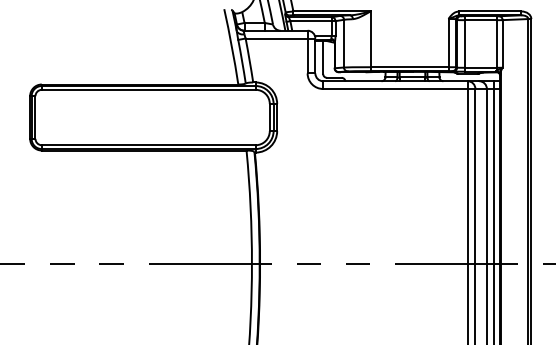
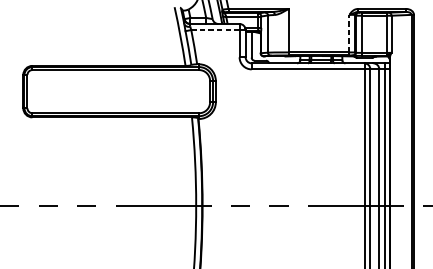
line: (276, 38) -> (215, 30), solid -> dashed
line: (448, 42) -> (349, 33), solid -> dashed

